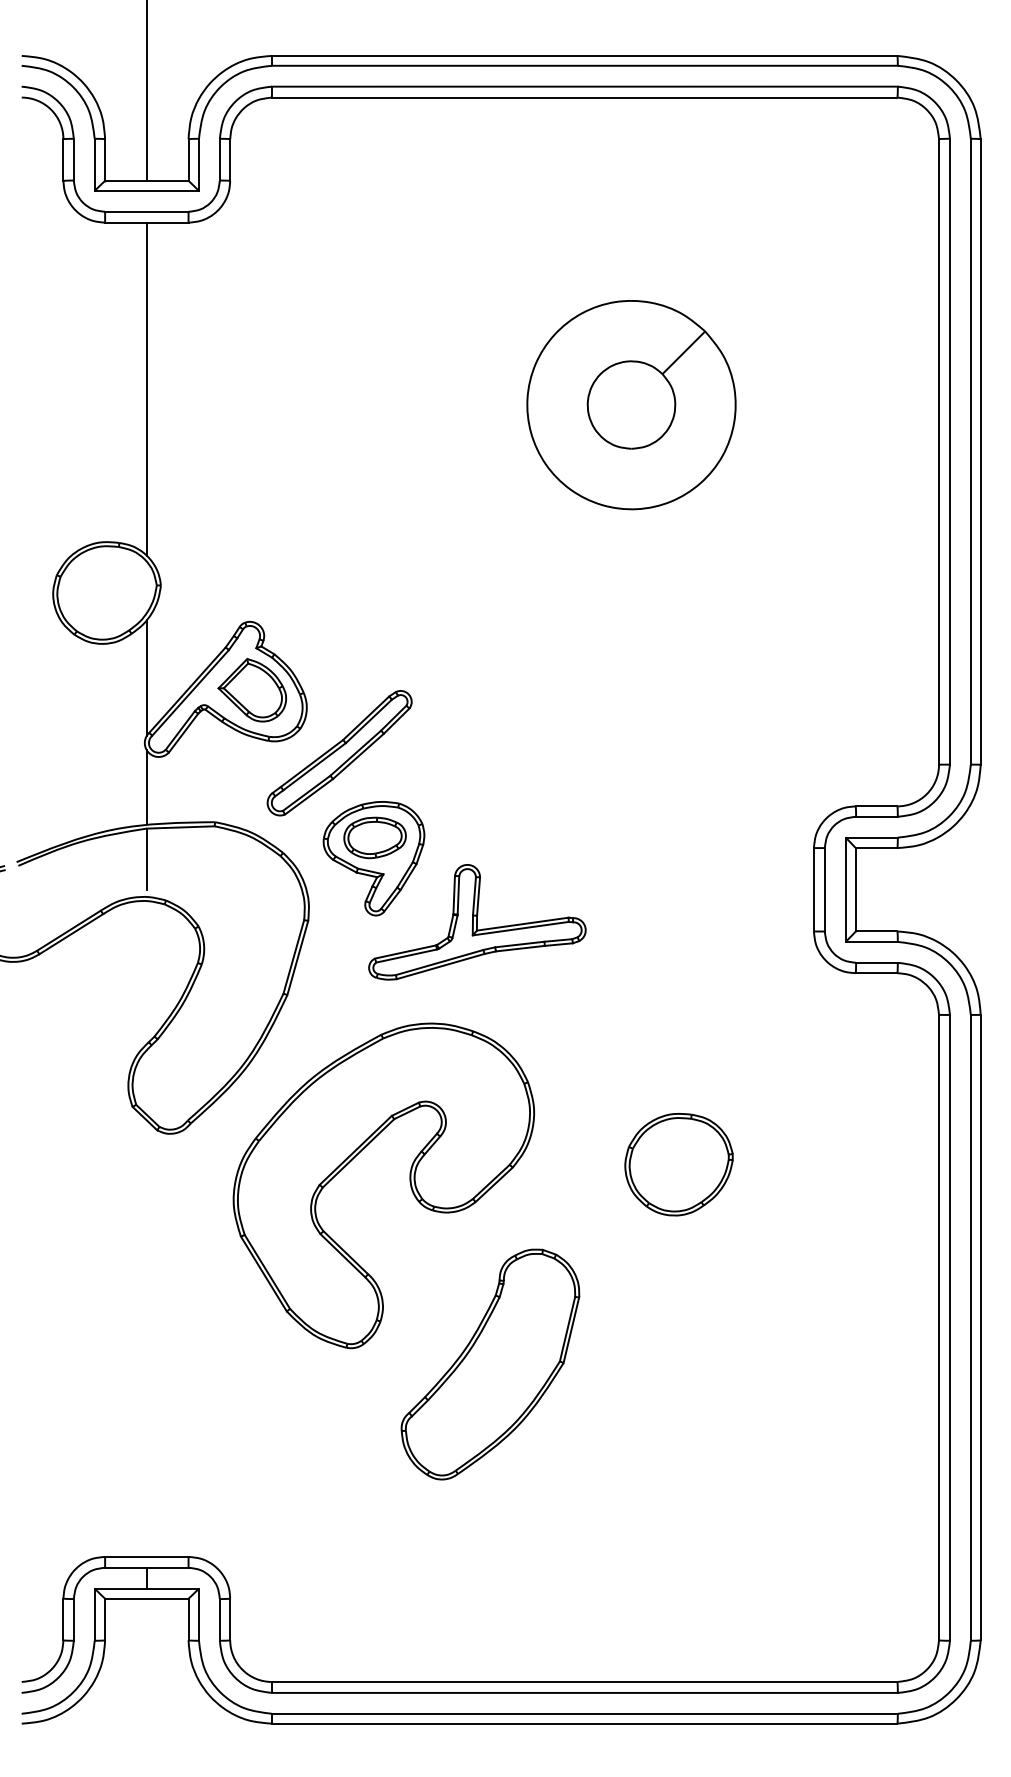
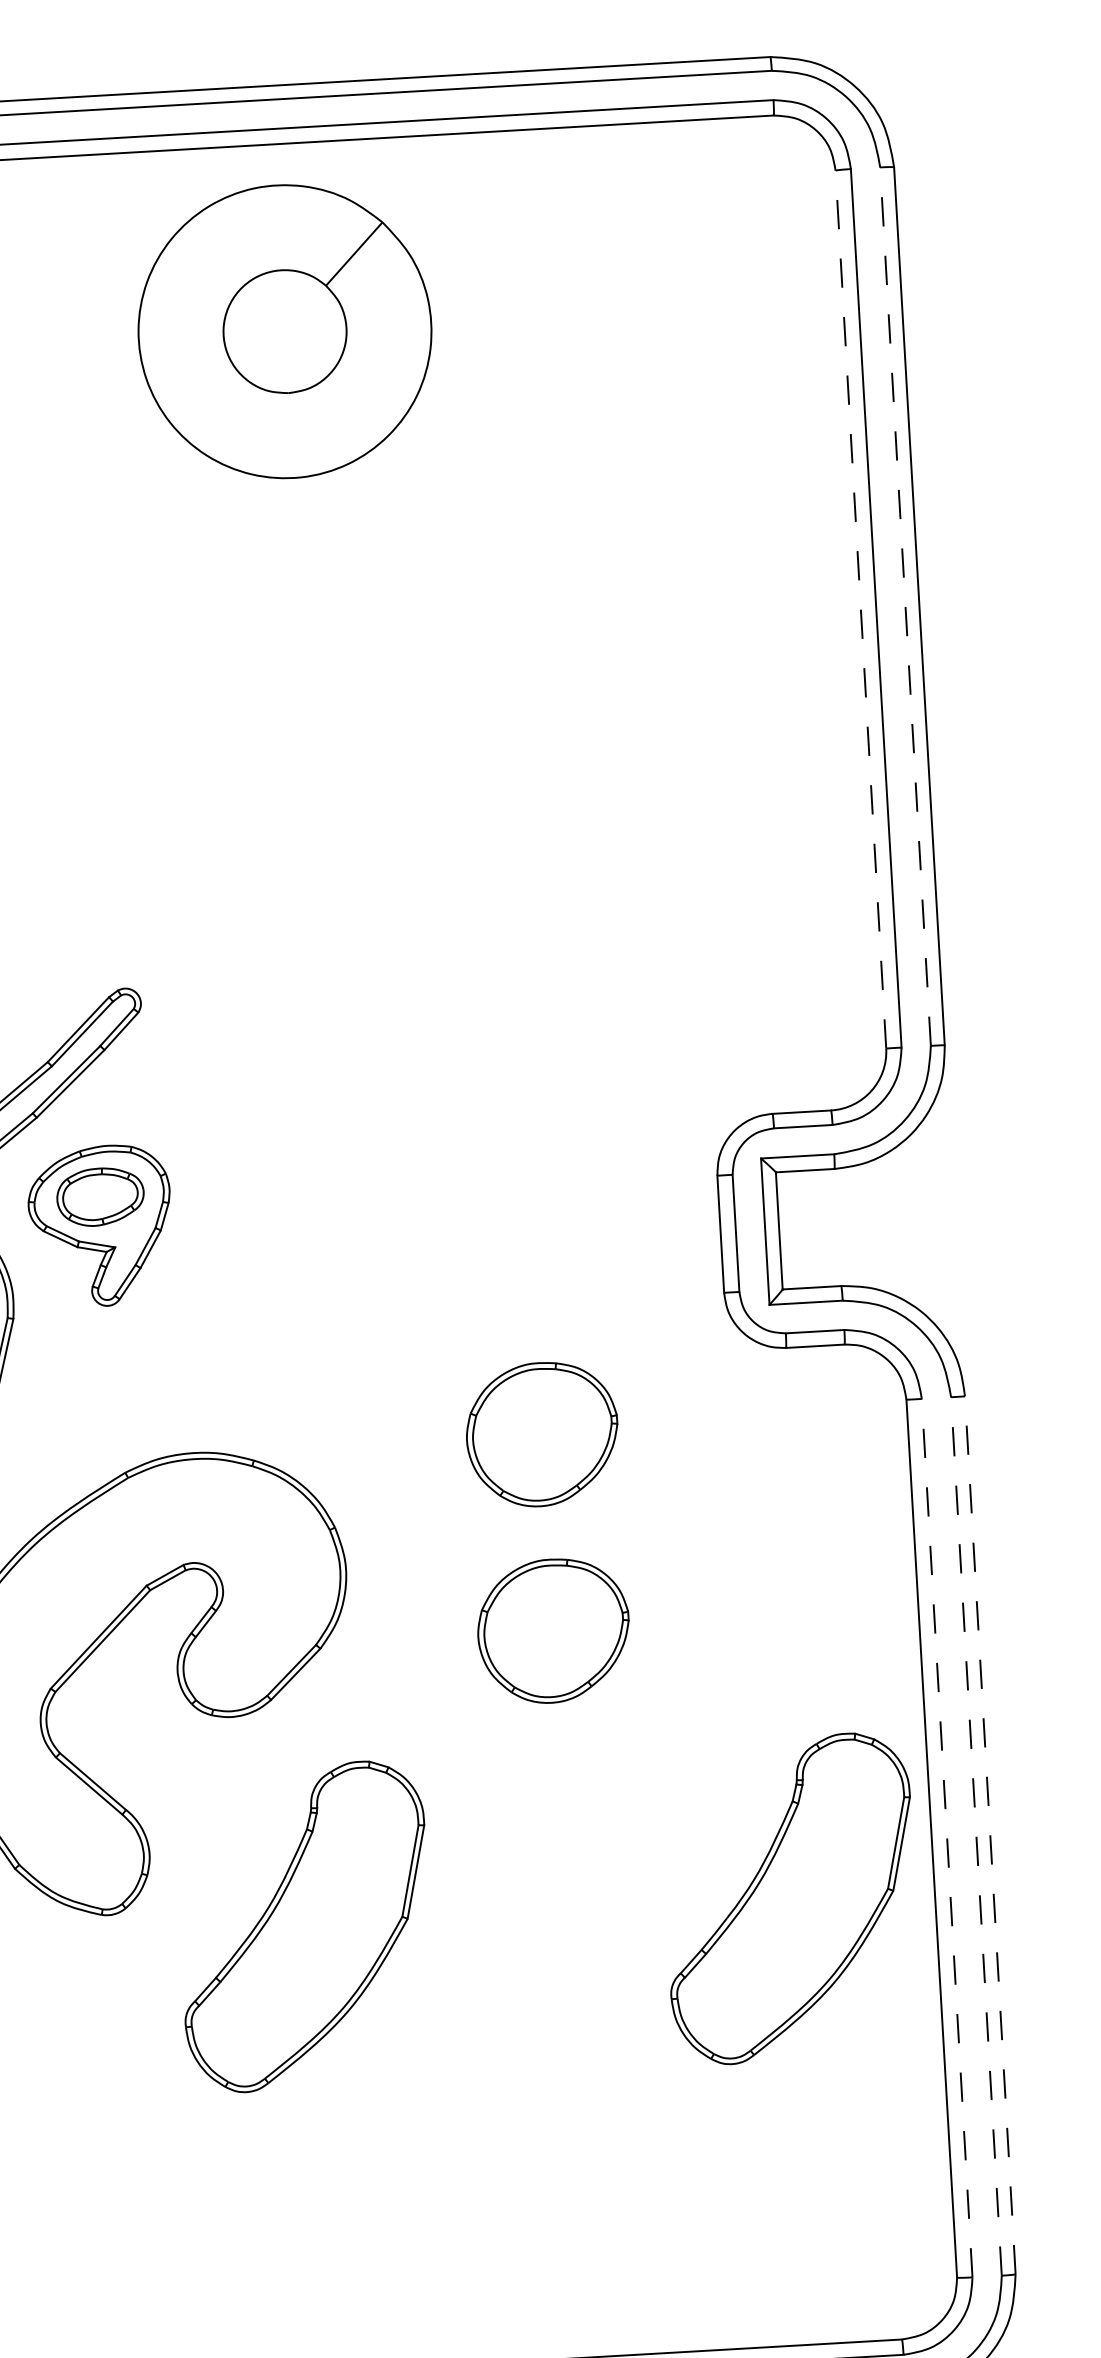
part: (631, 405) -> (285, 332), moved
line: (970, 451) -> (905, 606), solid -> dashed
line: (939, 452) -> (861, 610), solid -> dashed
part: (477, 922) -> (251, 1307), removed
part: (678, 1024) -> (541, 1434), added
line: (949, 1327) -> (946, 1837), solid -> dashed
line: (970, 1327) -> (975, 1835), solid -> dashed
line: (980, 1327) -> (989, 1835), solid -> dashed
part: (836, 1364) -> (790, 1898), added

